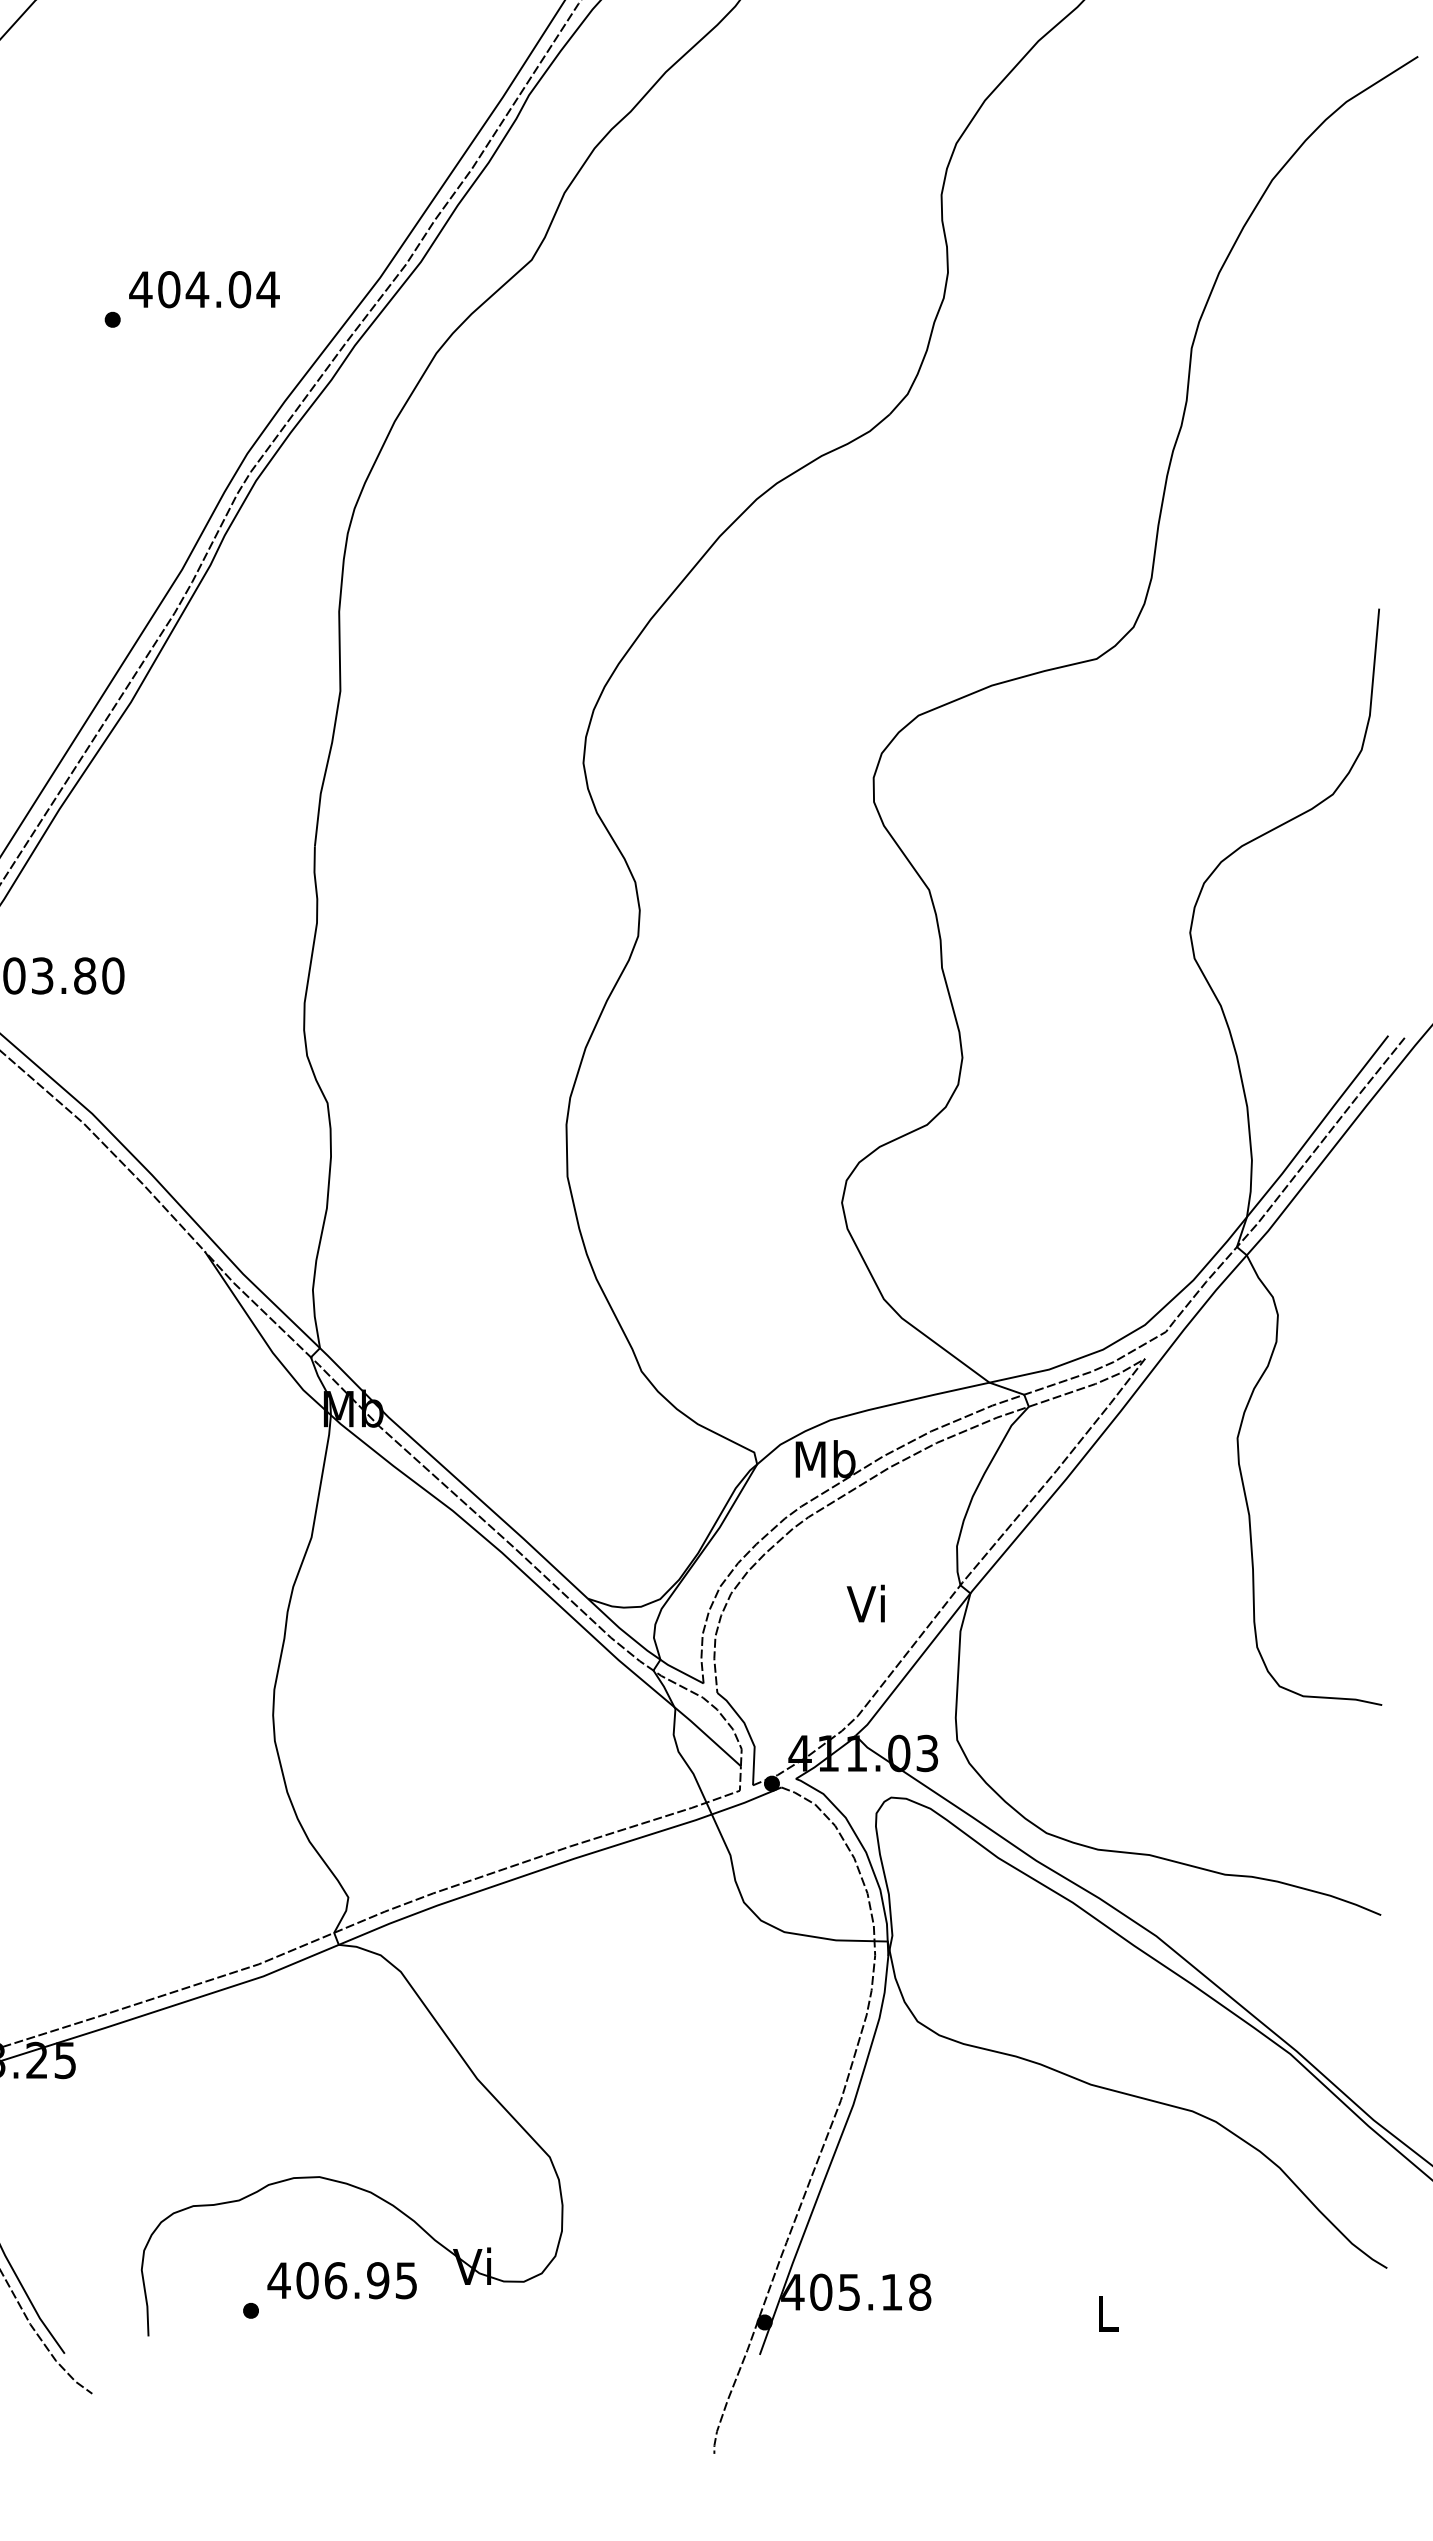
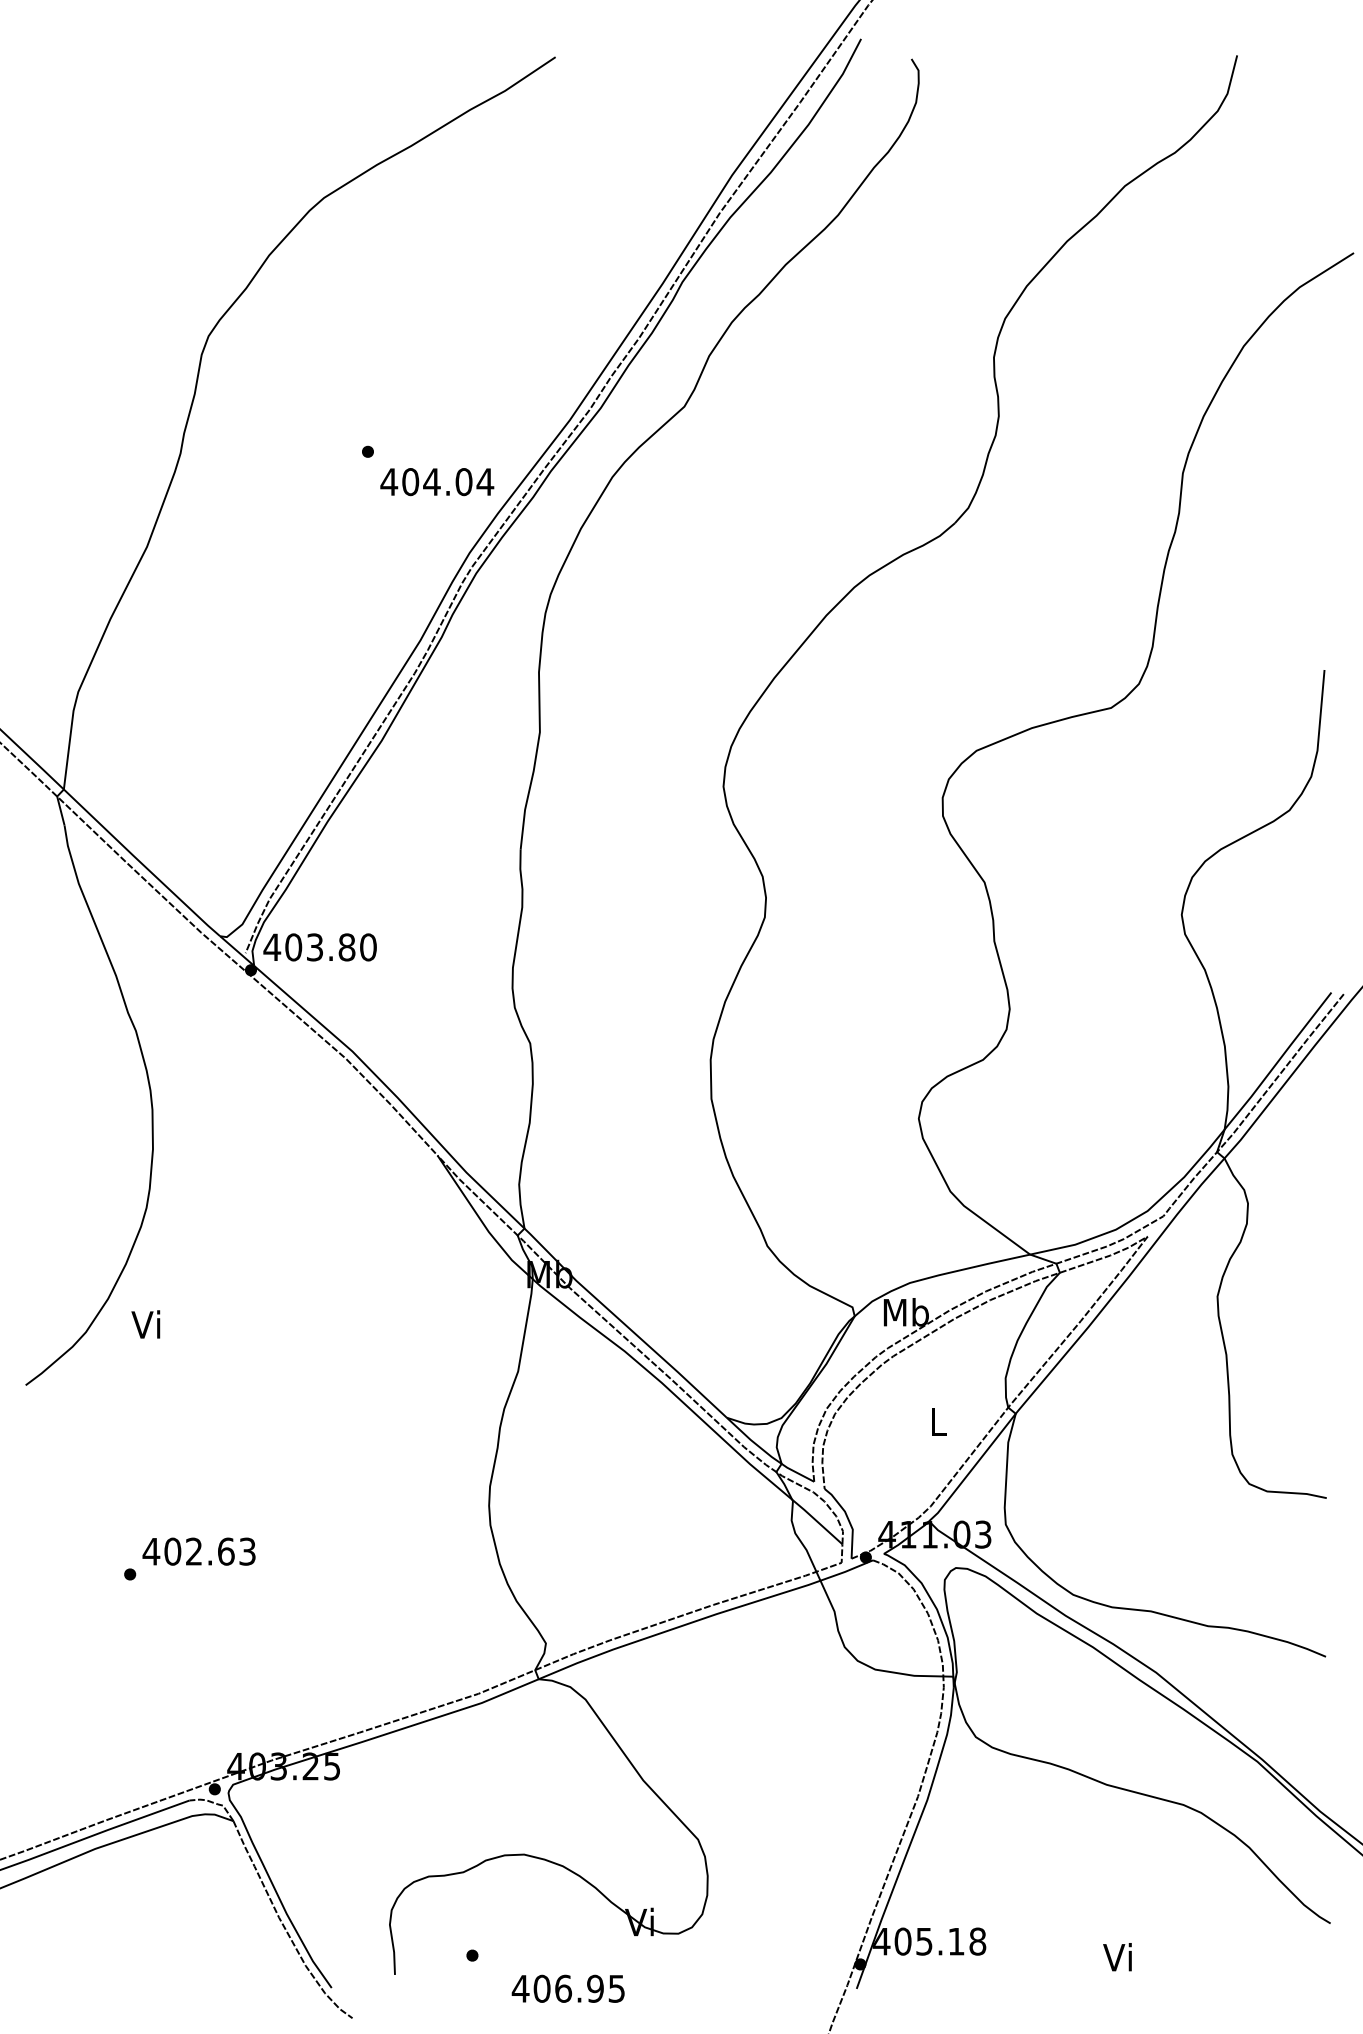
text: (204, 290) -> (437, 482), moved
text: (865, 1603) -> (936, 1421), Vi -> L
text: (341, 2280) -> (567, 1988), moved
text: (1105, 2313) -> (1117, 1957), L -> Vi

